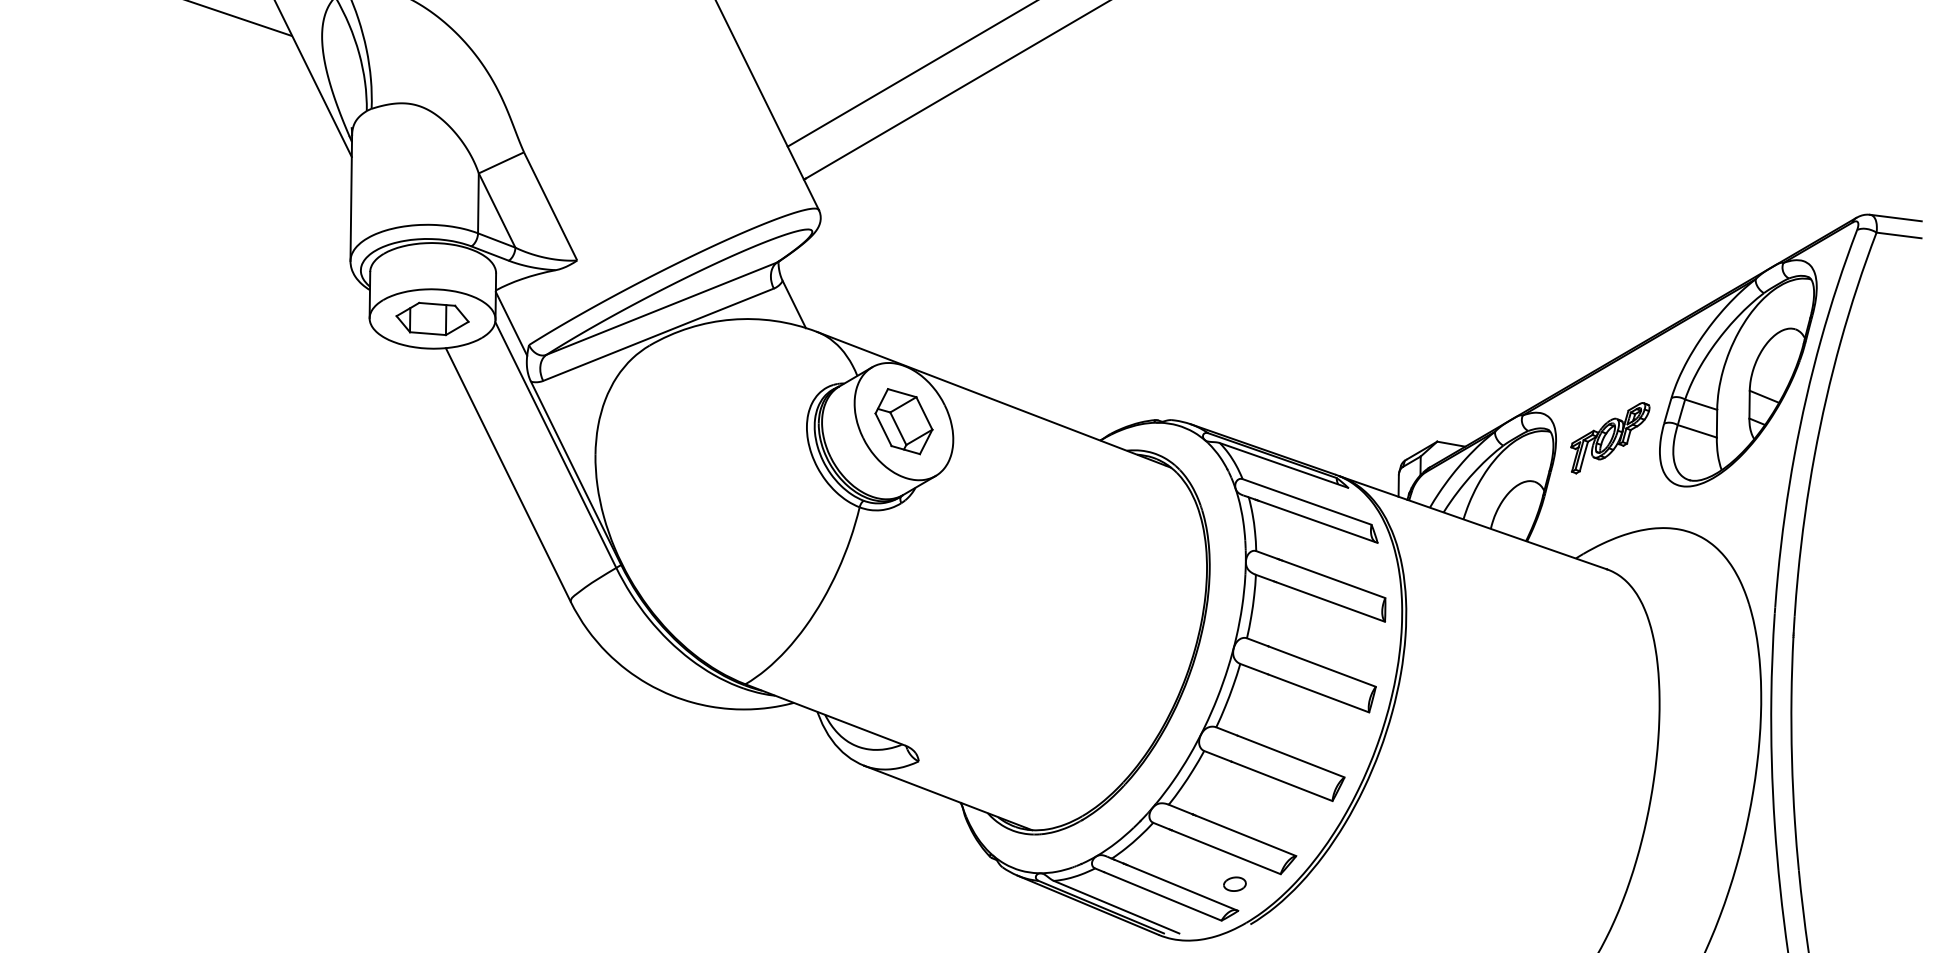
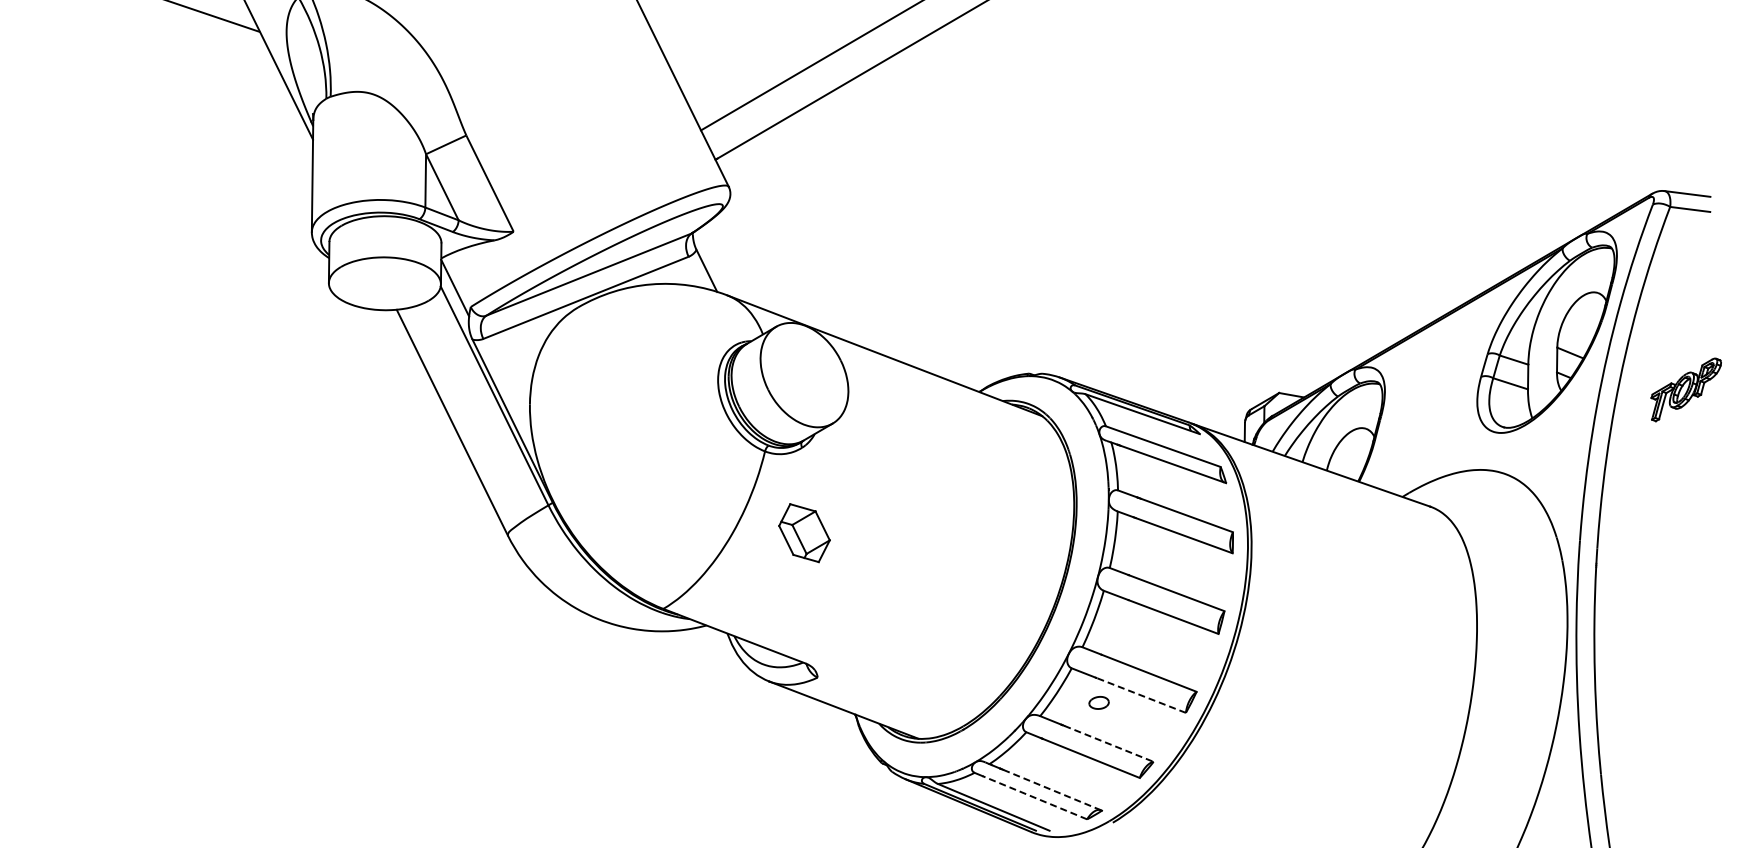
part: (432, 318) -> (384, 283), removed
part: (903, 422) -> (804, 533), moved
part: (1609, 437) -> (1685, 389), moved
line: (1281, 781) -> (1140, 695), solid -> dashed
line: (1246, 836) -> (1109, 744), solid -> dashed
part: (1234, 883) -> (1098, 702), moved
line: (1182, 888) -> (1052, 790), solid -> dashed
line: (1162, 896) -> (1034, 797), solid -> dashed

